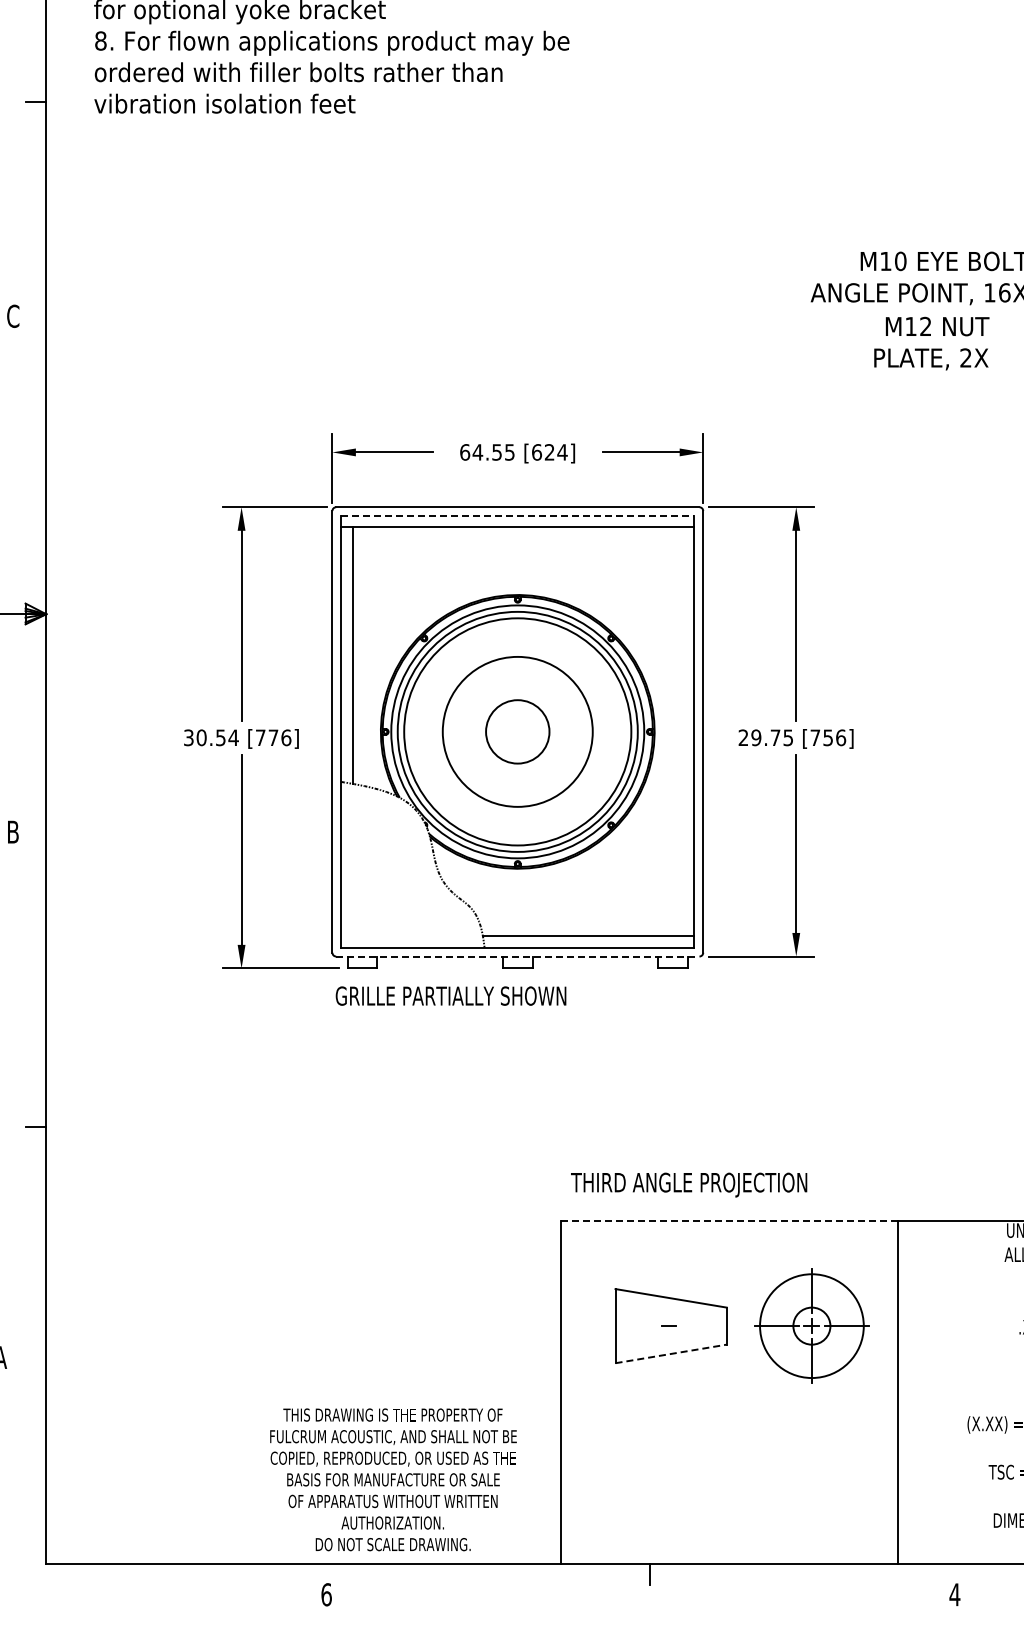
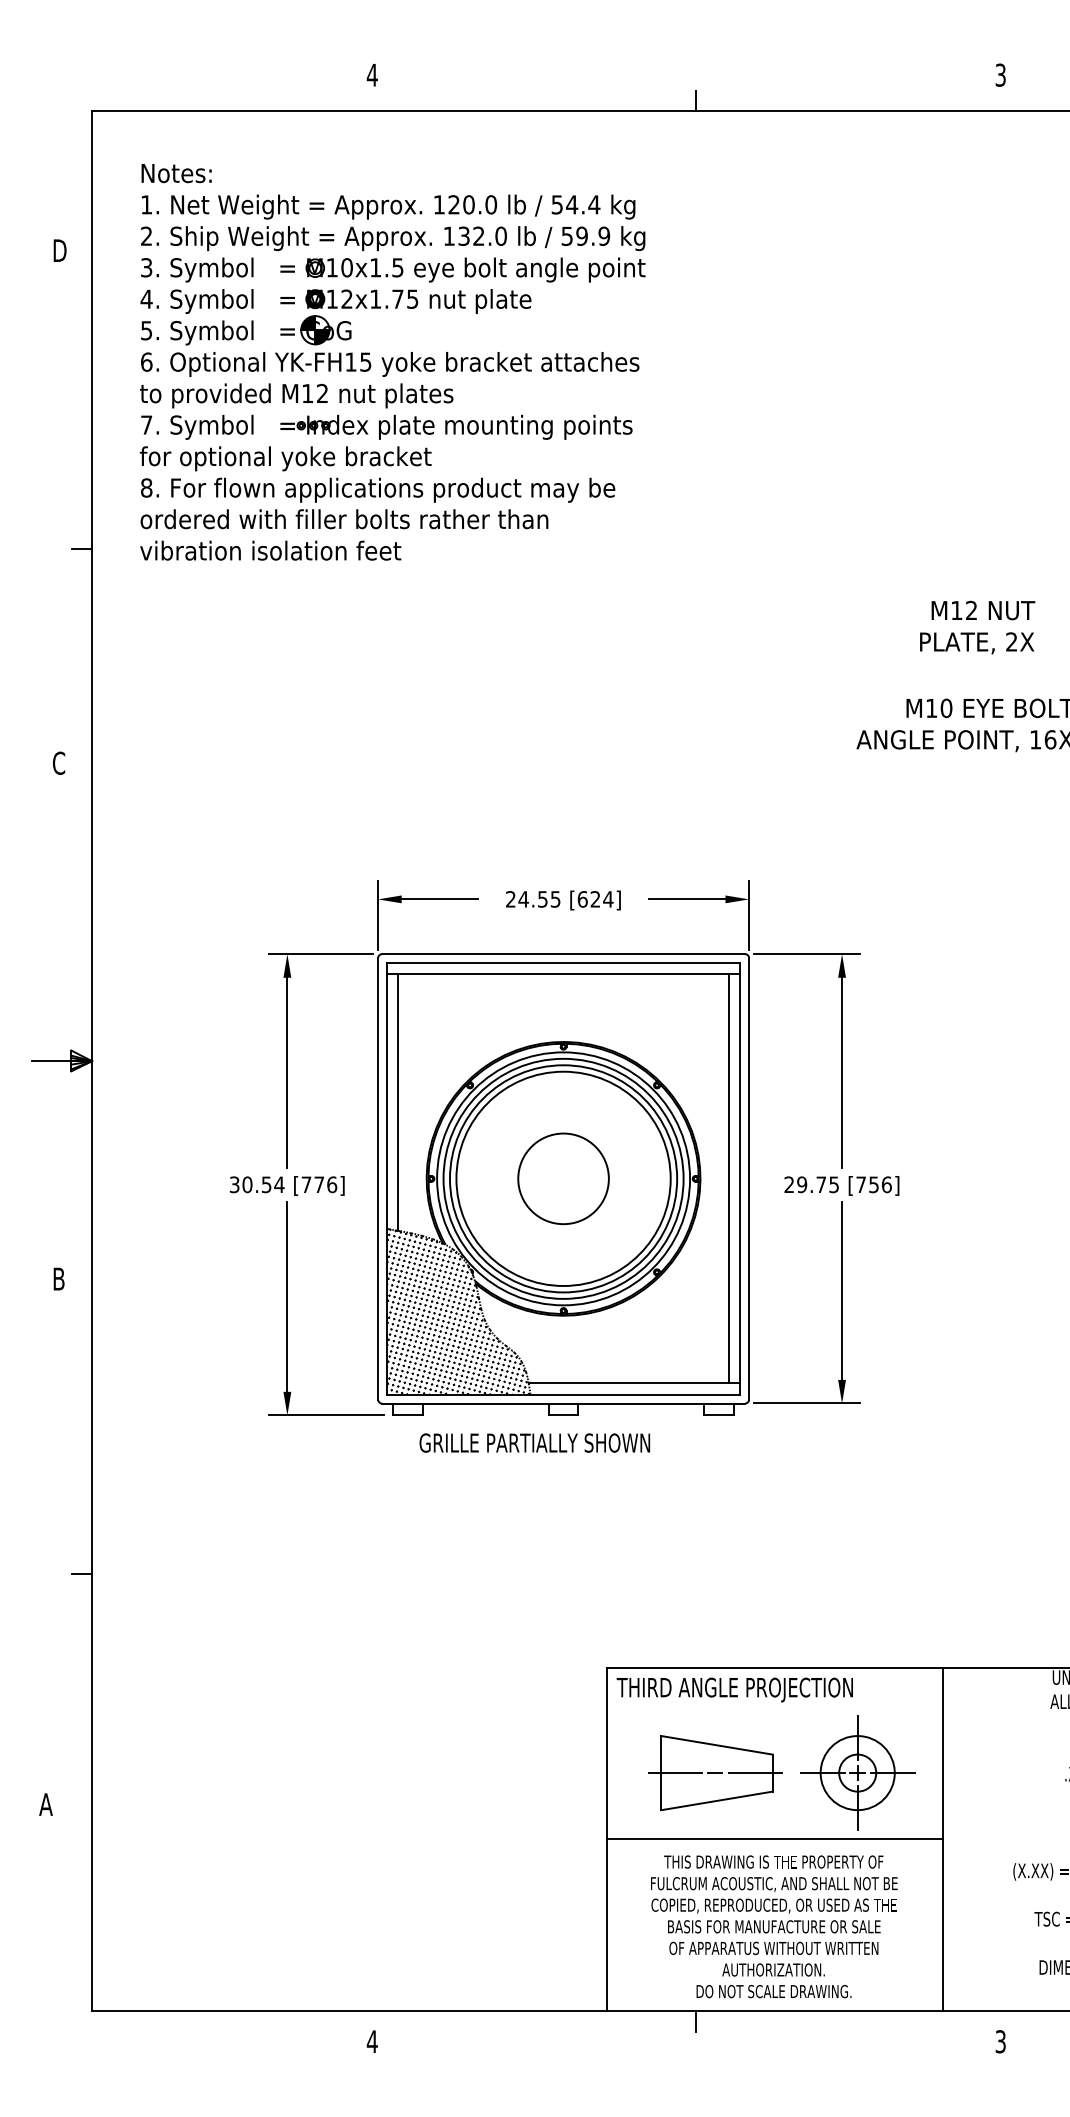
text: (931, 343) -> (977, 627), moved
text: (464, 452) -> (510, 899), 64.55 -> 24.55
line: (517, 516) -> (563, 963), dashed -> solid
circle: (517, 731) -> (563, 1178), size x1.43
circle: (517, 731) -> (563, 1178), size x1.43
line: (682, 731) -> (728, 1178), added
hatch: (412, 864) -> (458, 1311), added
line: (517, 956) -> (563, 1403), dashed -> solid
text: (450, 995) -> (534, 1442), moved
text: (688, 1184) -> (734, 1689), moved
line: (729, 1221) -> (775, 1668), dashed -> solid
line: (629, 1326) -> (675, 1773), added
line: (709, 1326) -> (755, 1773), added
circle: (811, 1326) -> (857, 1773), size x0.71
line: (671, 1353) -> (717, 1800), dashed -> solid
line: (728, 1392) -> (774, 1839), added
text: (393, 1479) -> (774, 1926), moved
text: (325, 1594) -> (371, 2041), 6 -> 4
text: (954, 1594) -> (1000, 2041), 4 -> 3

